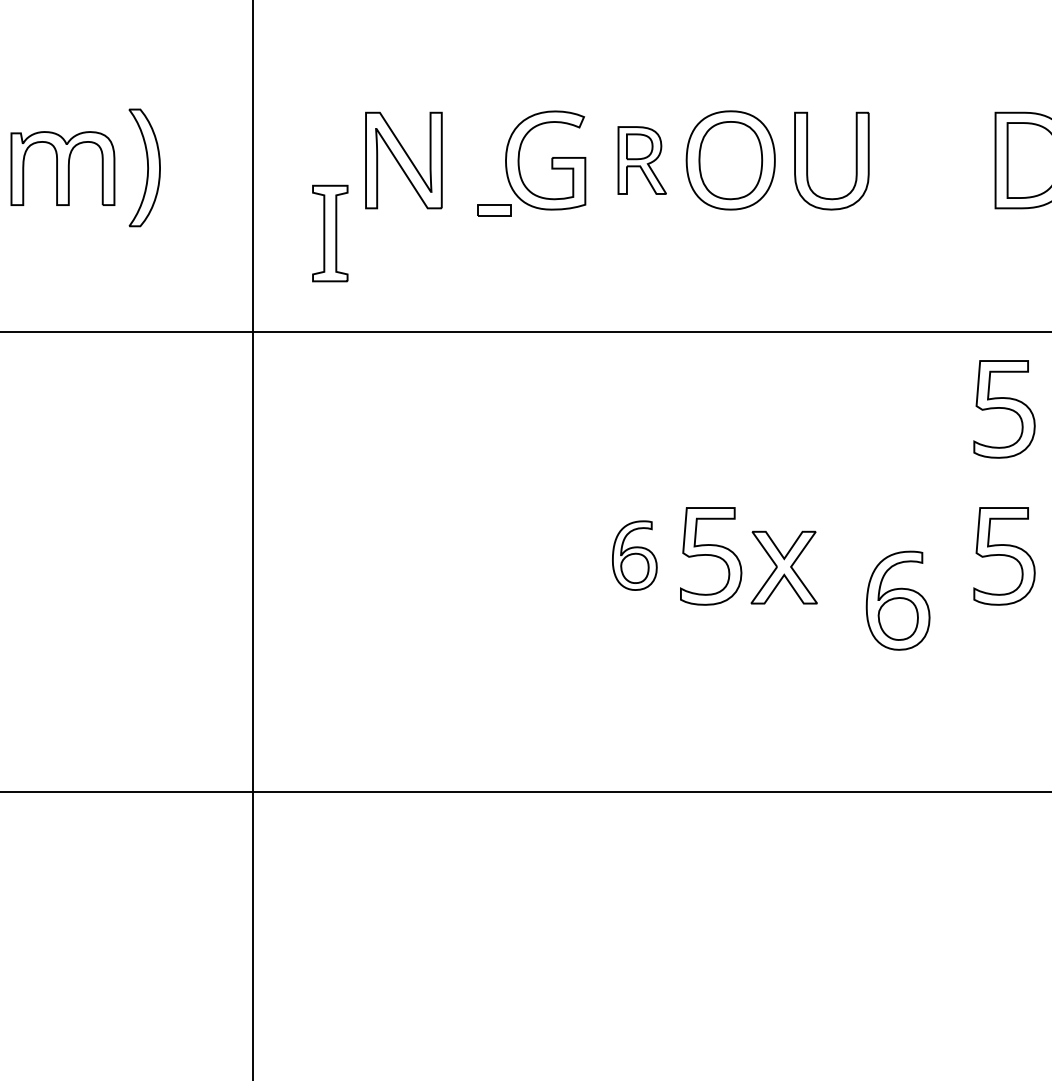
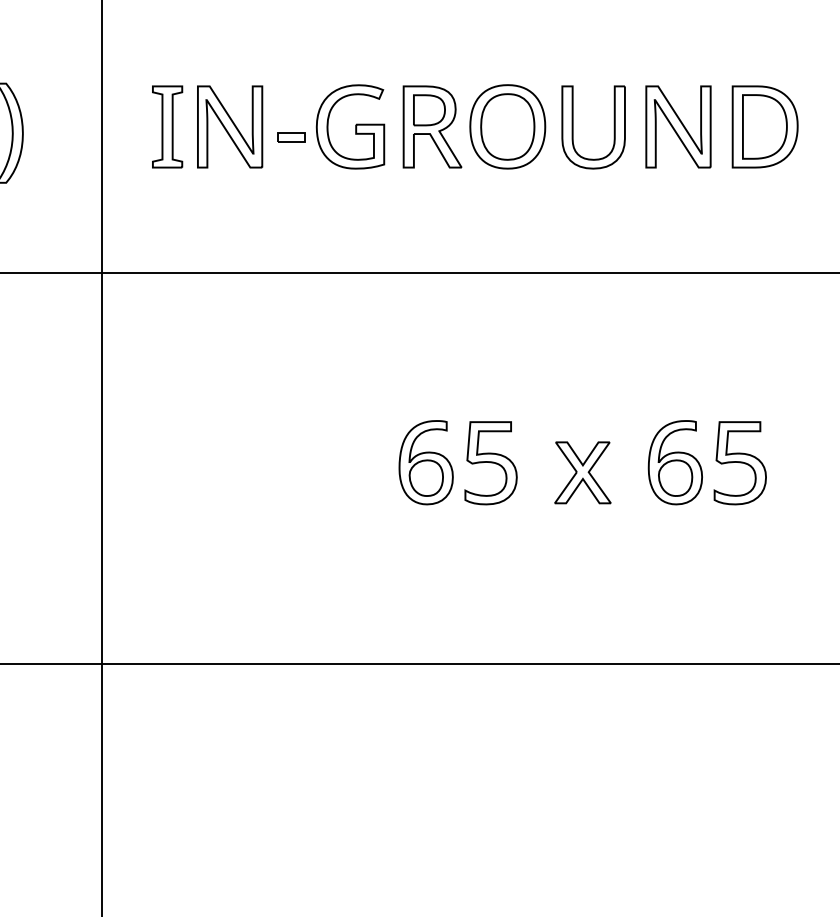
part: (642, 160) -> (432, 126), size x1.43
part: (931, 160) -> (678, 126), added
part: (494, 210) -> (291, 137), moved
part: (330, 233) -> (167, 126), moved
part: (1004, 409) -> (740, 338), removed
part: (634, 555) -> (425, 462), size x1.43
part: (783, 567) -> (582, 472), moved
part: (897, 600) -> (674, 462), moved

